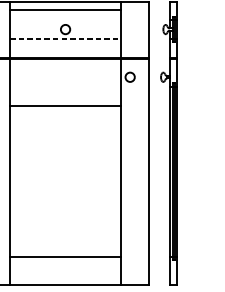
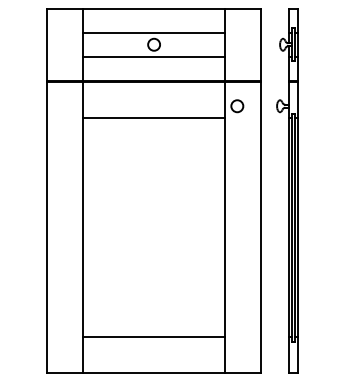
line: (65, 9) -> (153, 32), moved
line: (65, 38) -> (154, 56), dashed -> solid
line: (65, 106) -> (153, 118), moved

